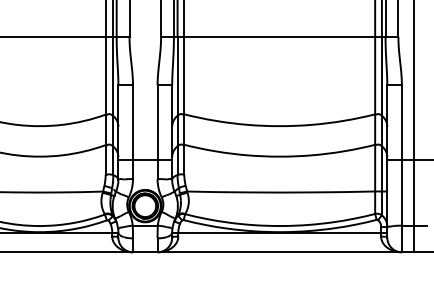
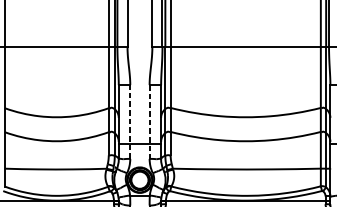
line: (133, 132) -> (130, 122), solid -> dashed
line: (157, 132) -> (149, 122), solid -> dashed

